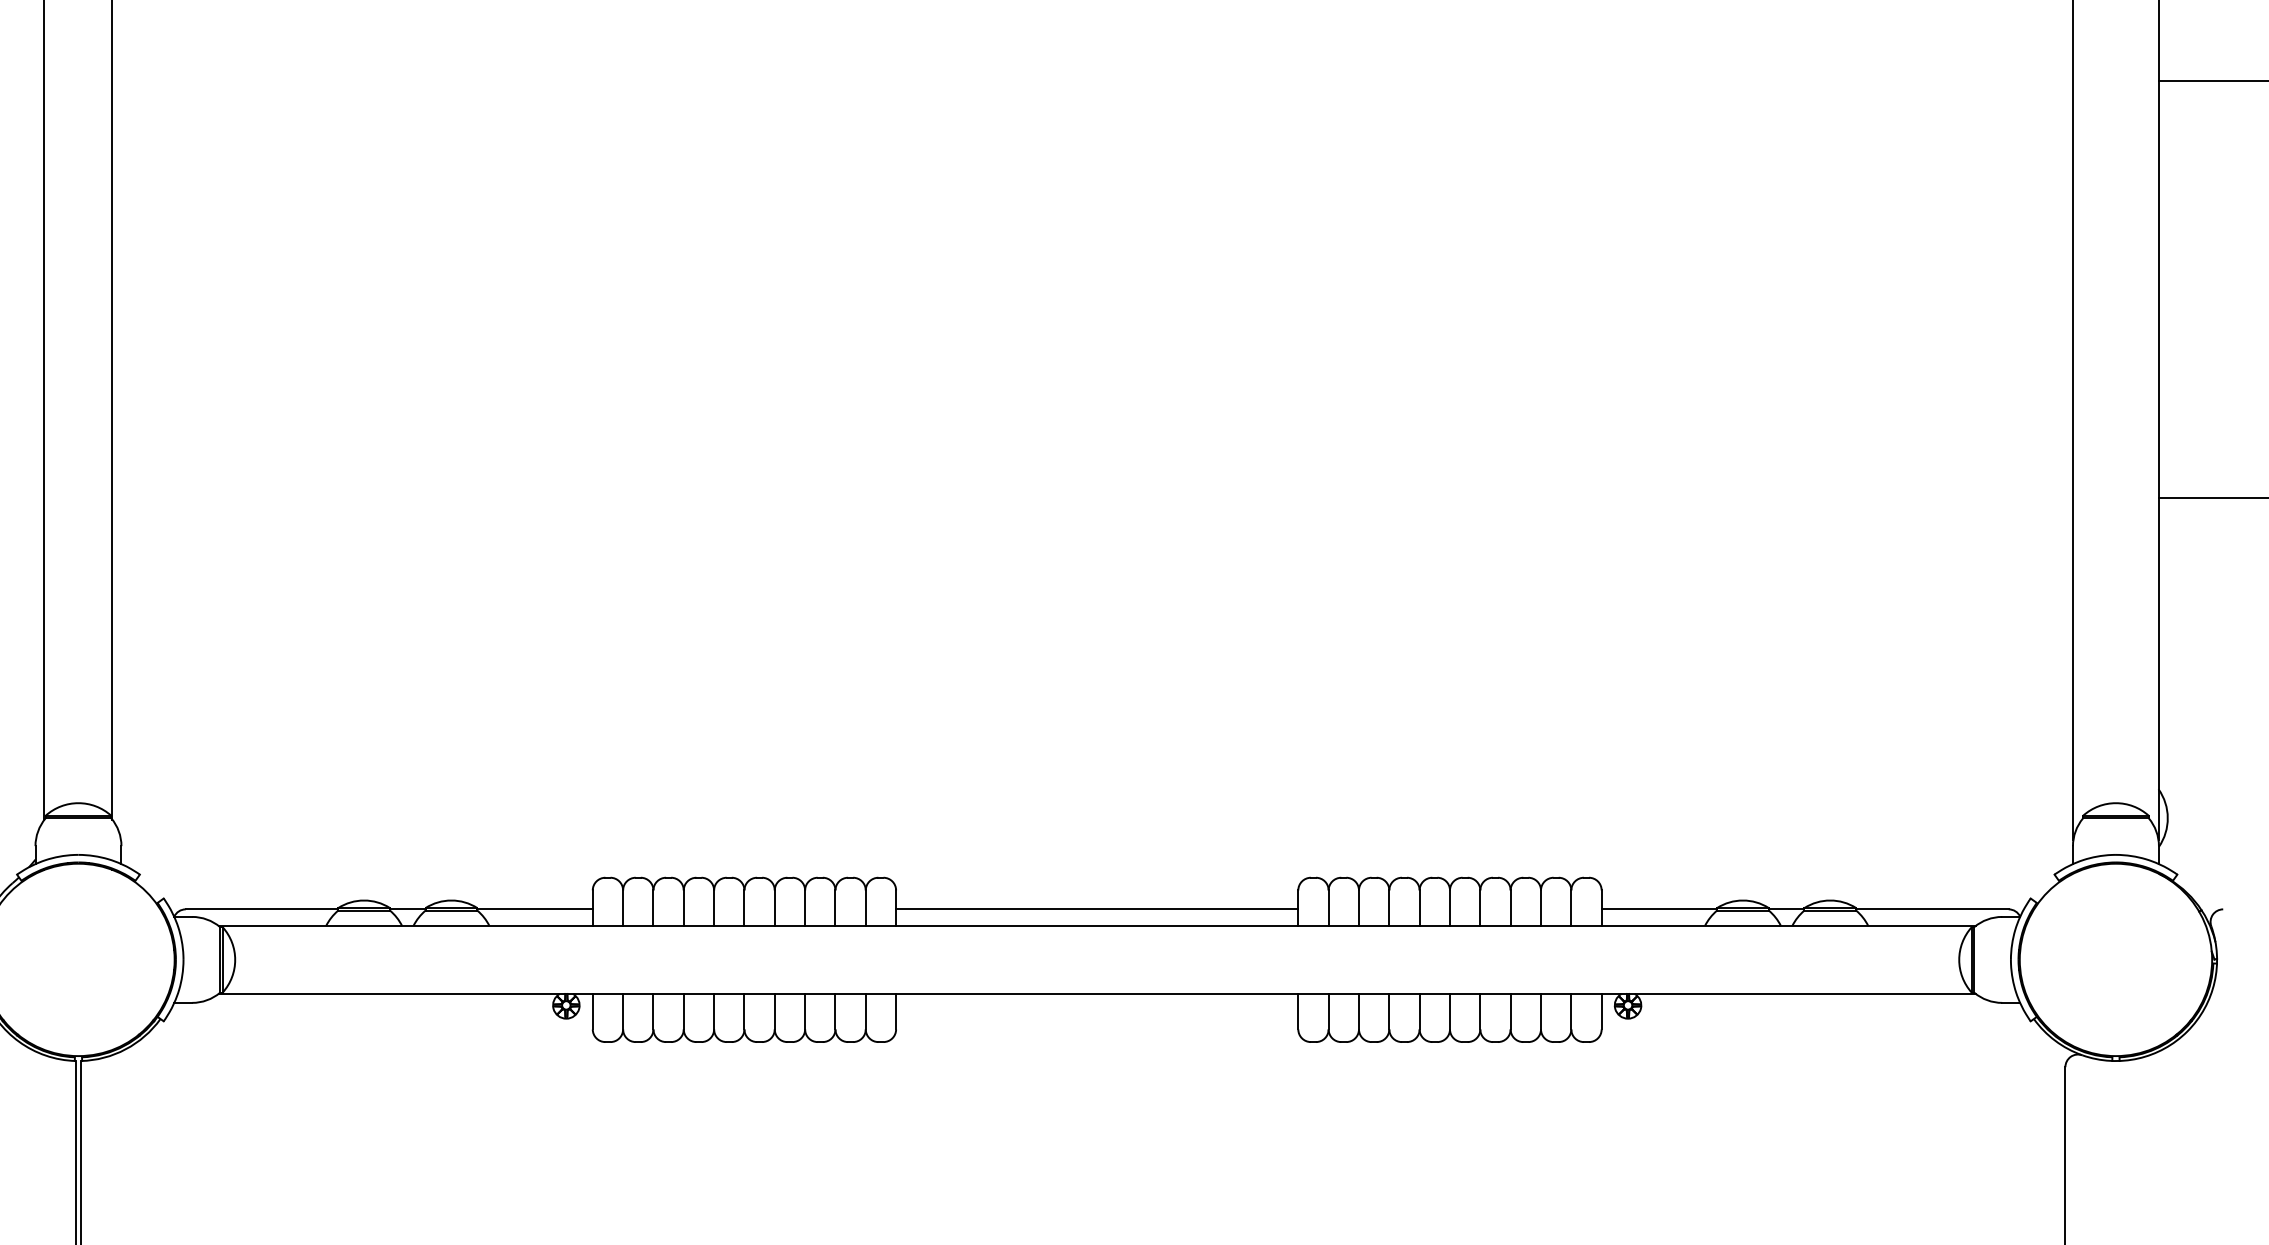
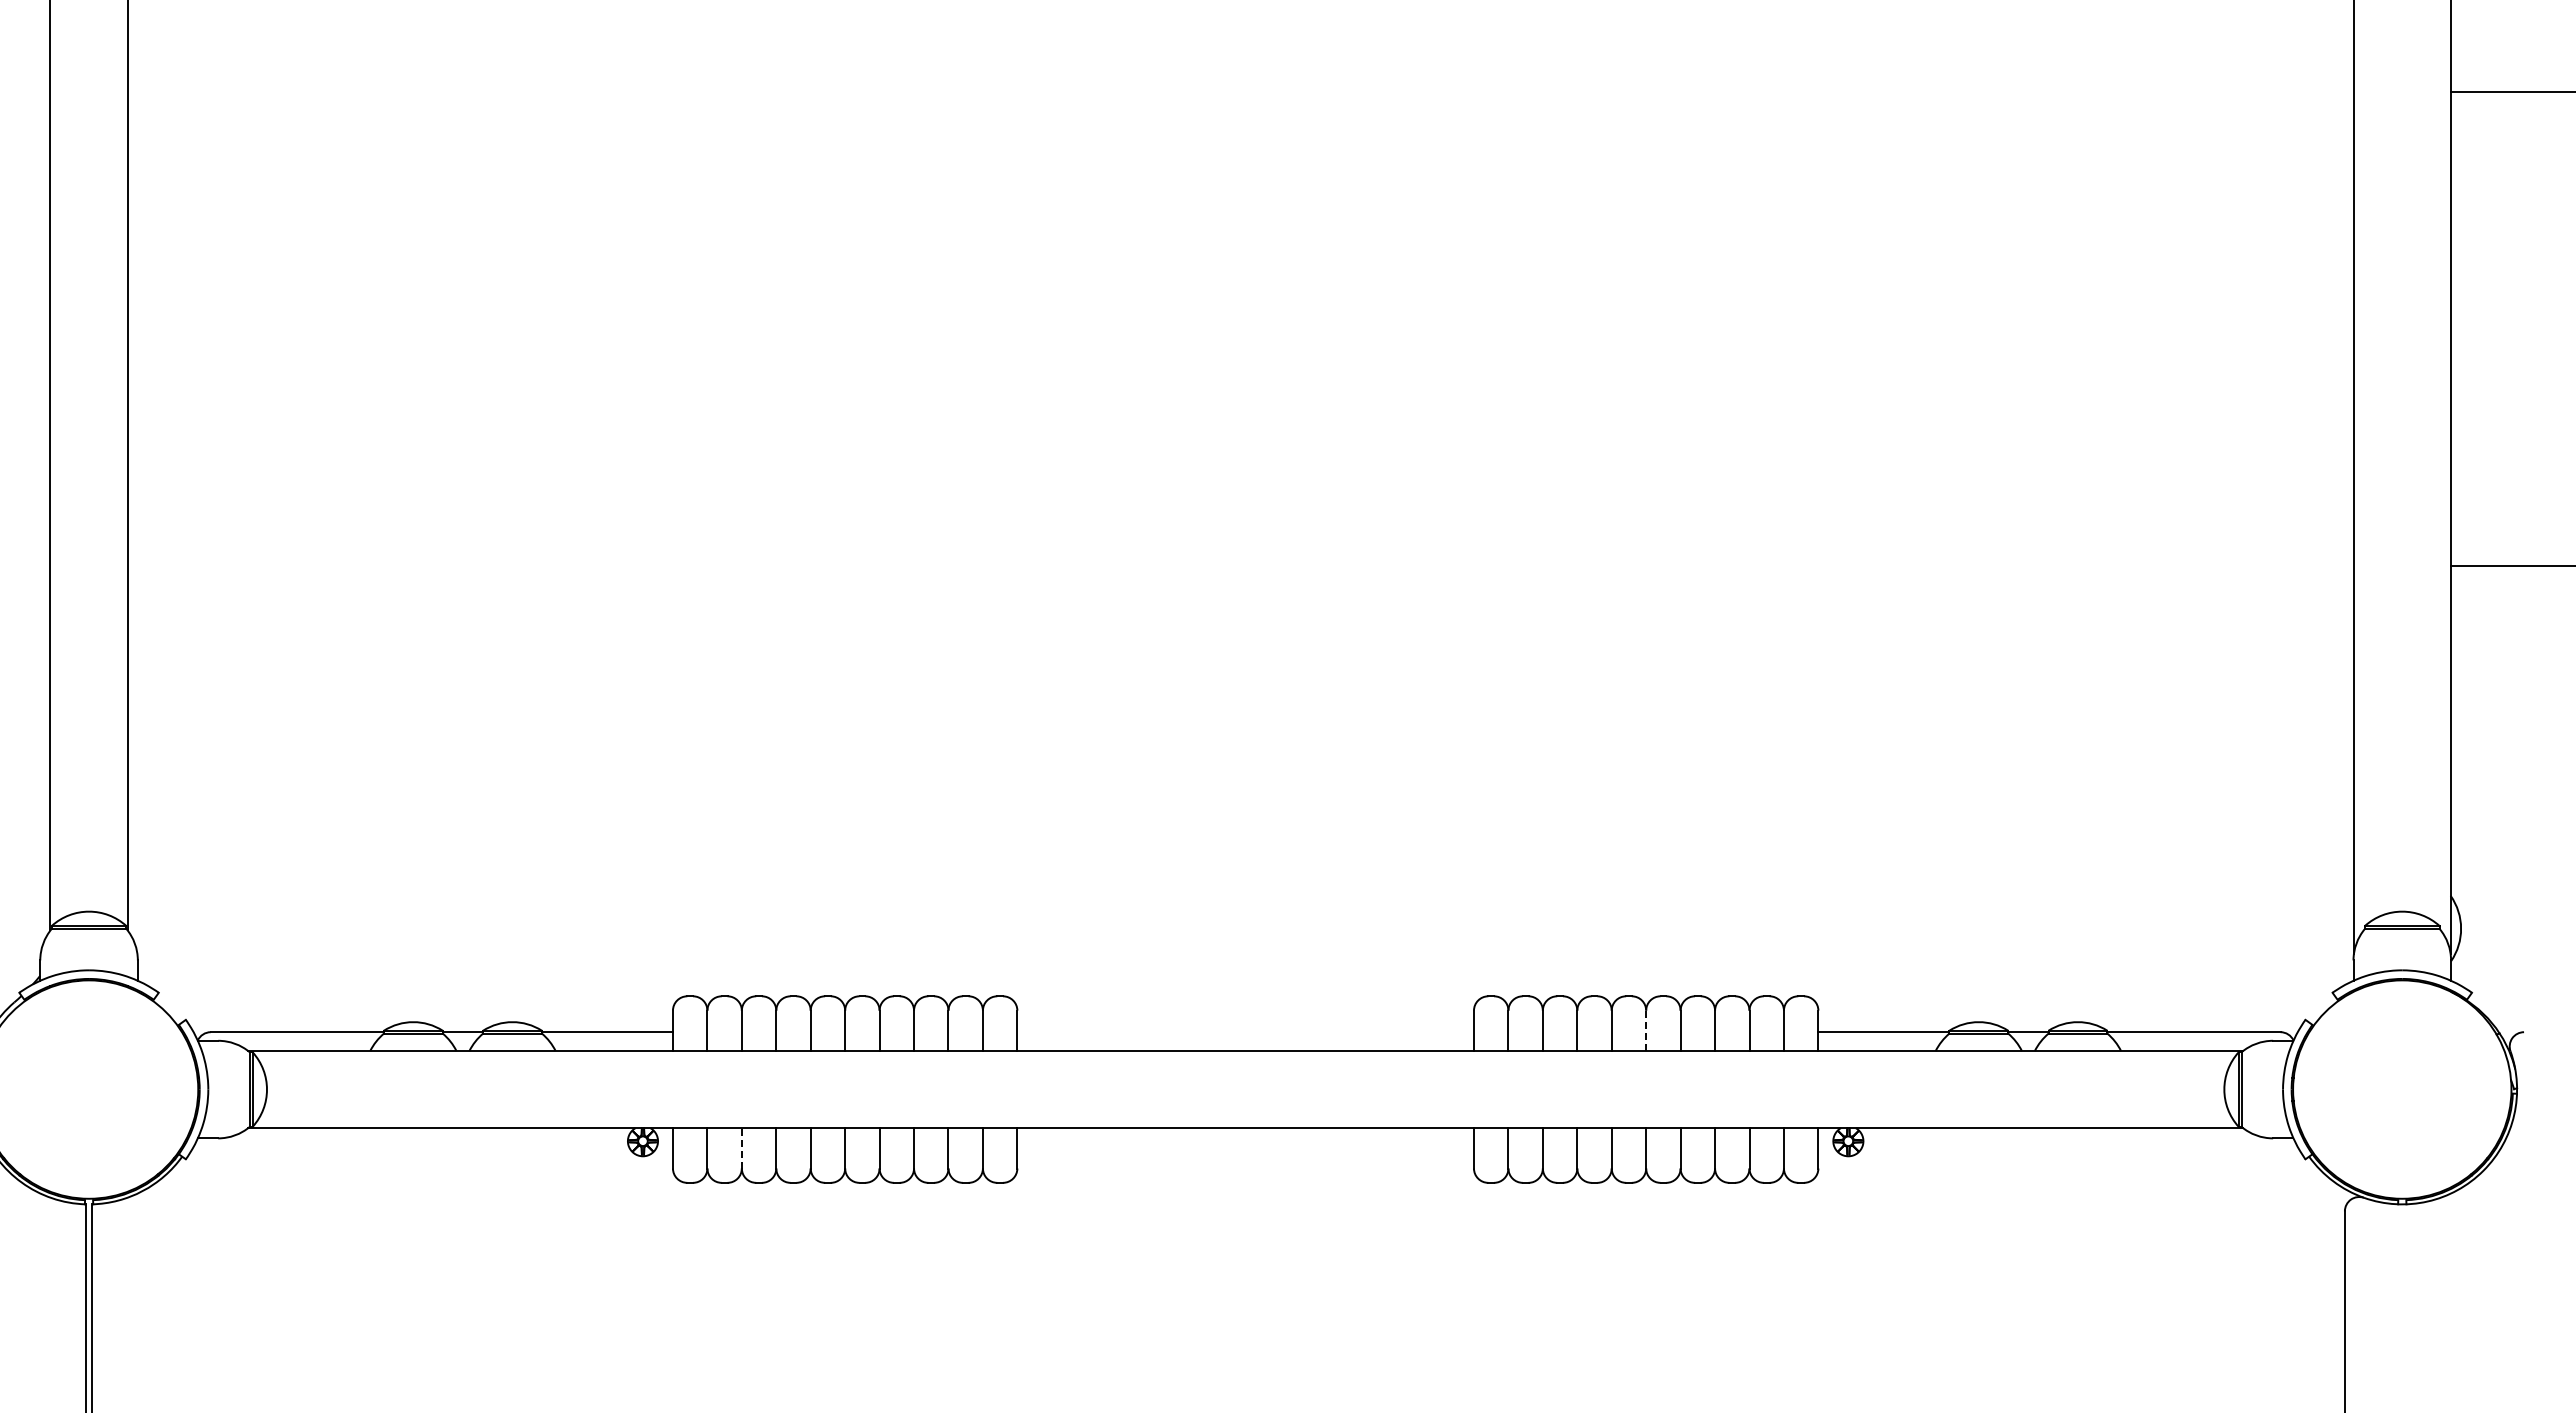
line: (1450, 907) -> (1646, 1030), solid -> dashed
line: (1097, 909) -> (1245, 1032), removed
line: (653, 1010) -> (741, 1147), solid -> dashed

